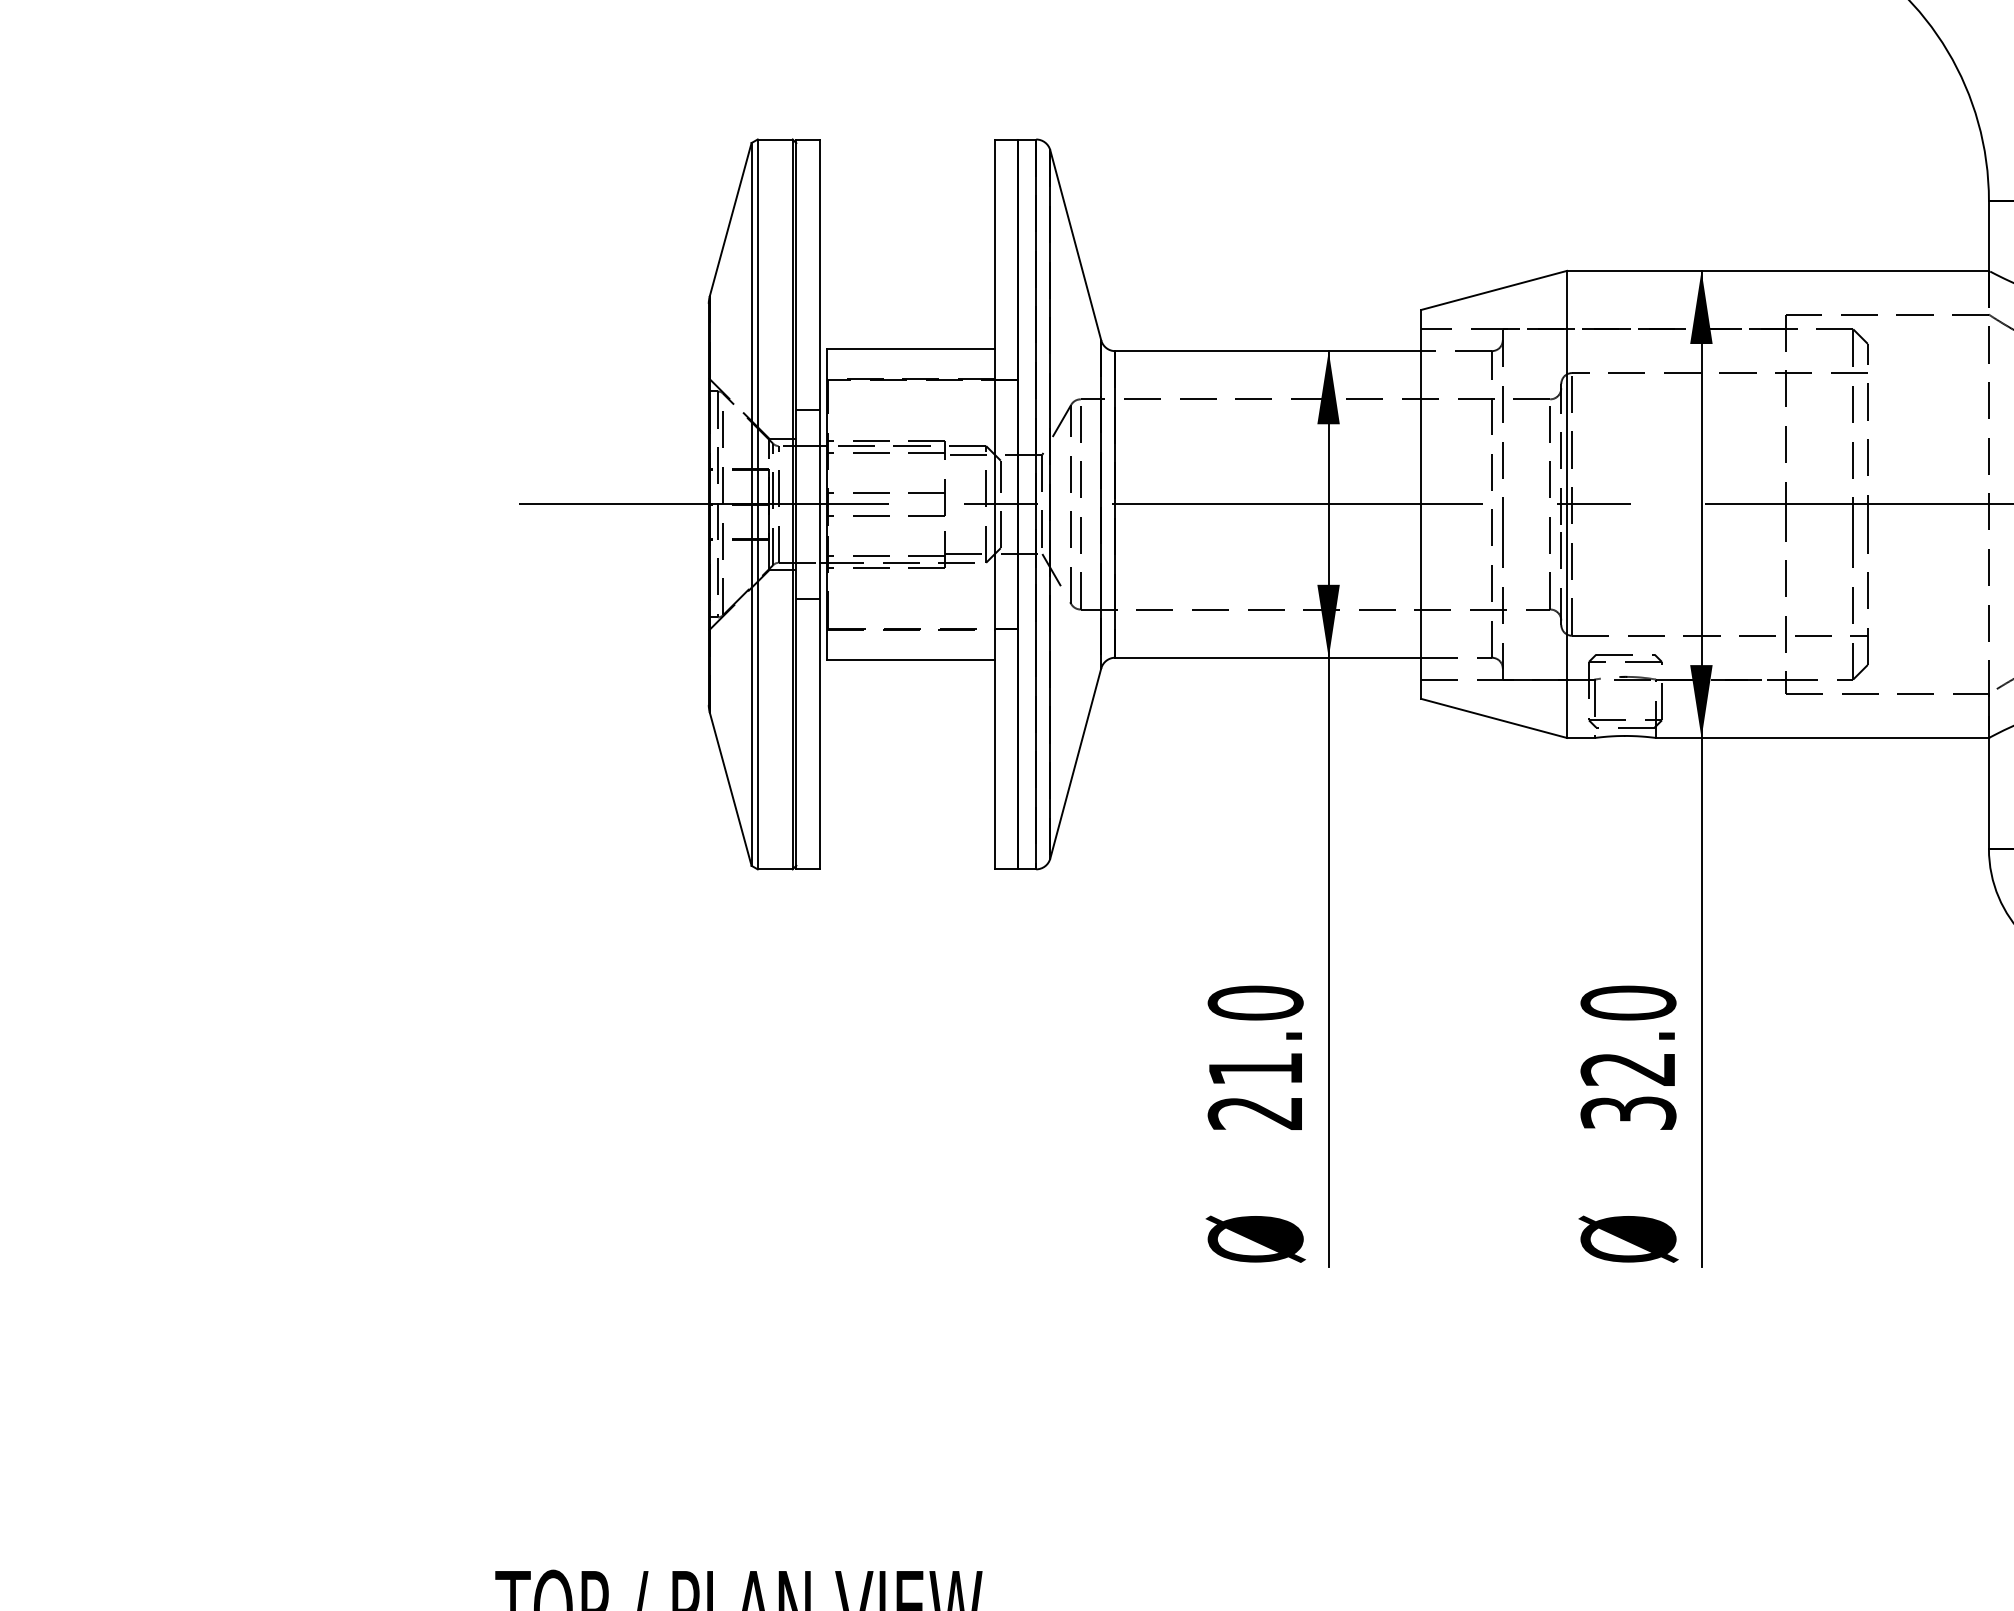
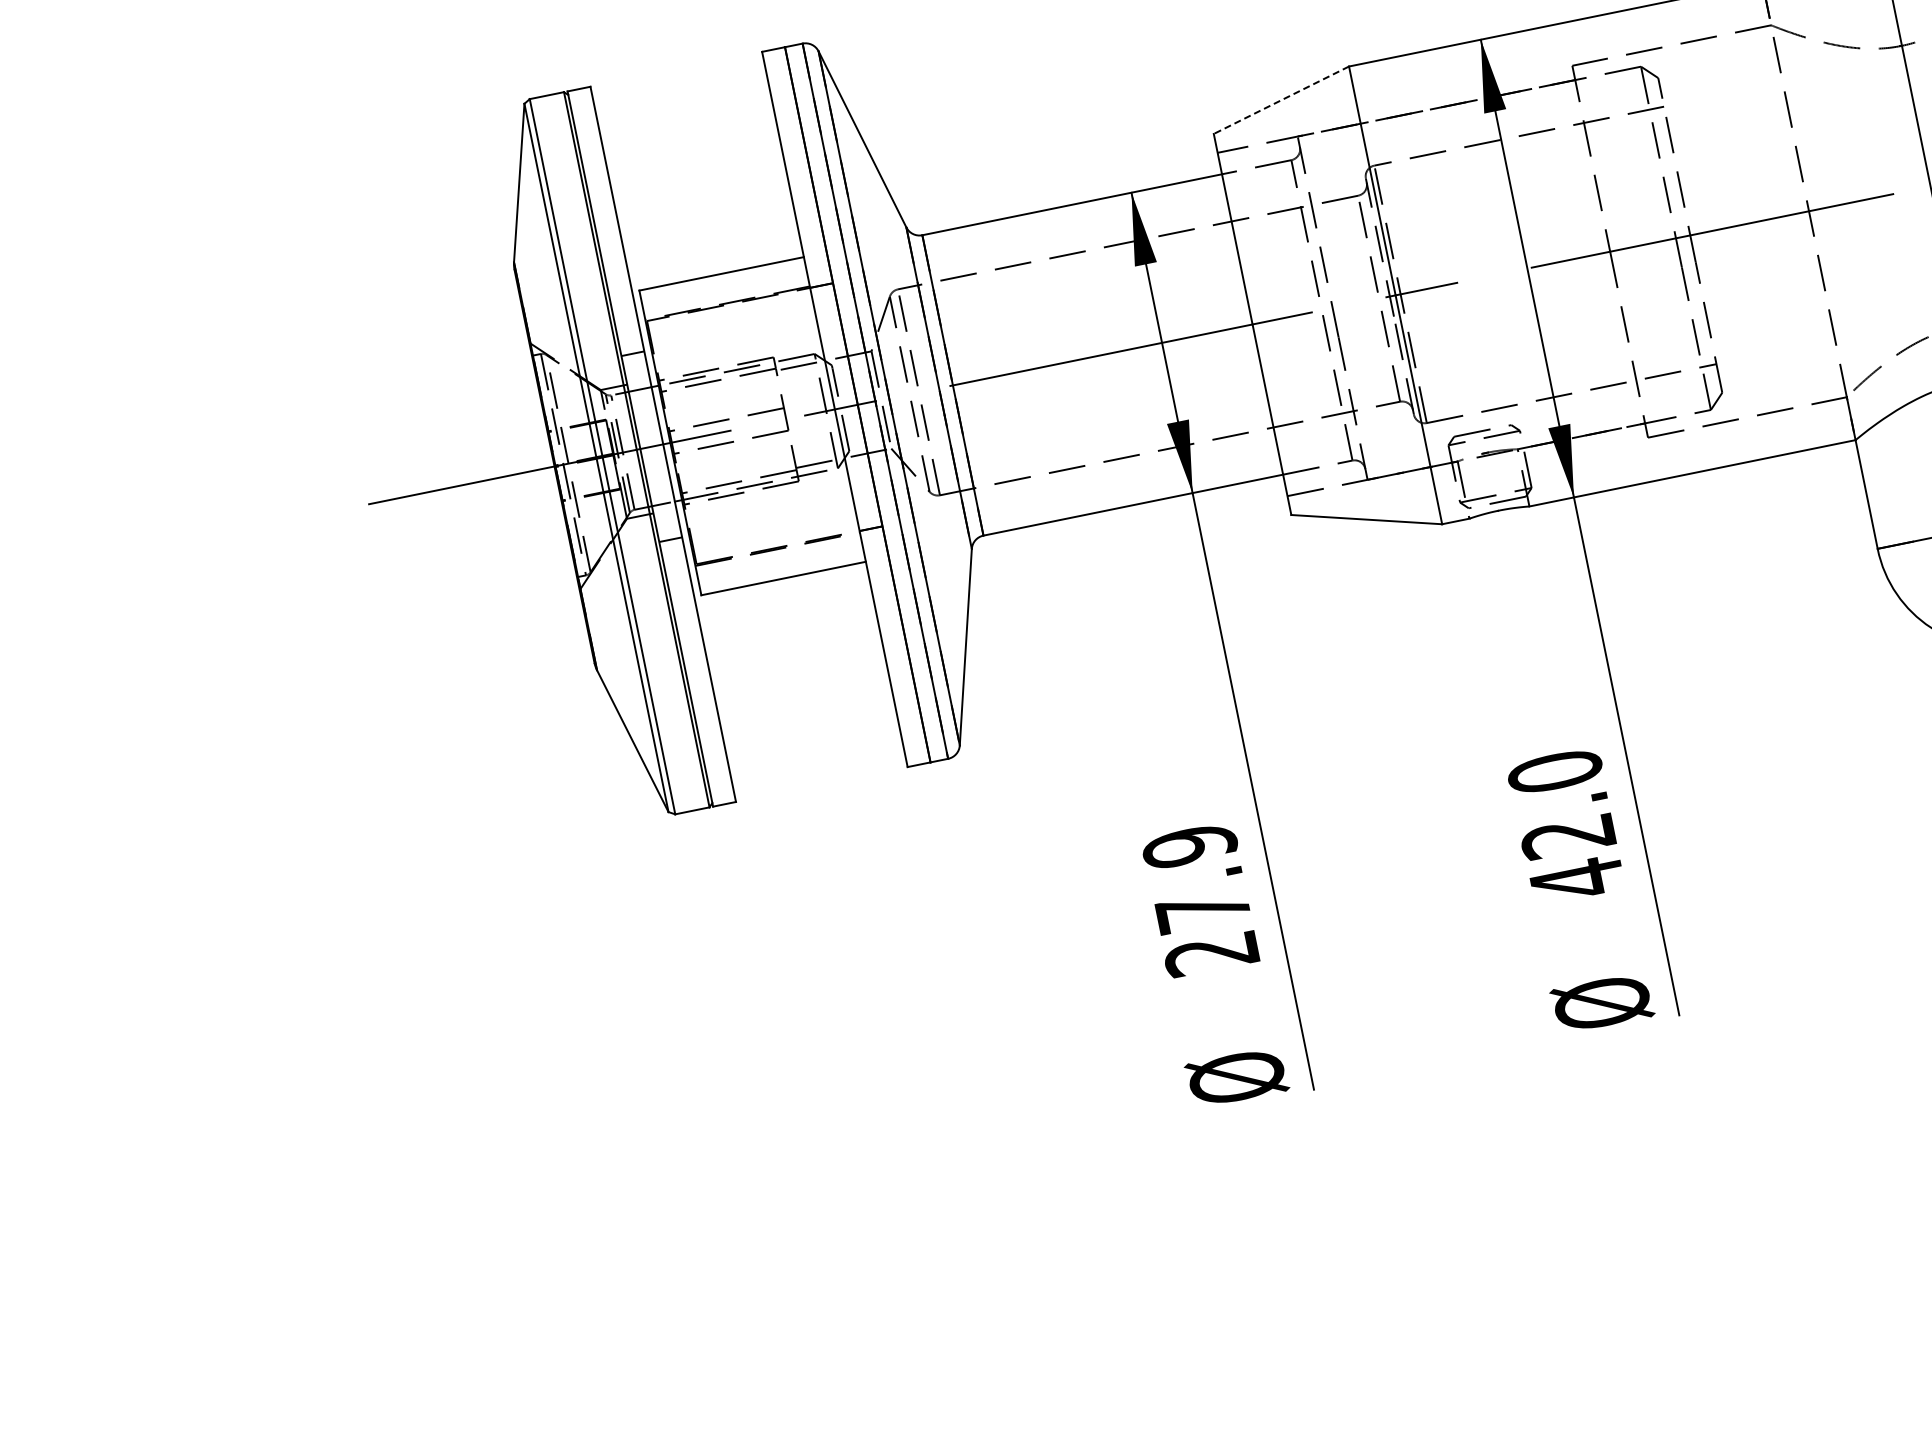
line: (1494, 290) -> (1281, 100), solid -> dashed
text: (1255, 1035) -> (1196, 877), 21.0 -> 27.9
text: (1628, 1113) -> (1577, 879), 32.0 -> 42.0

